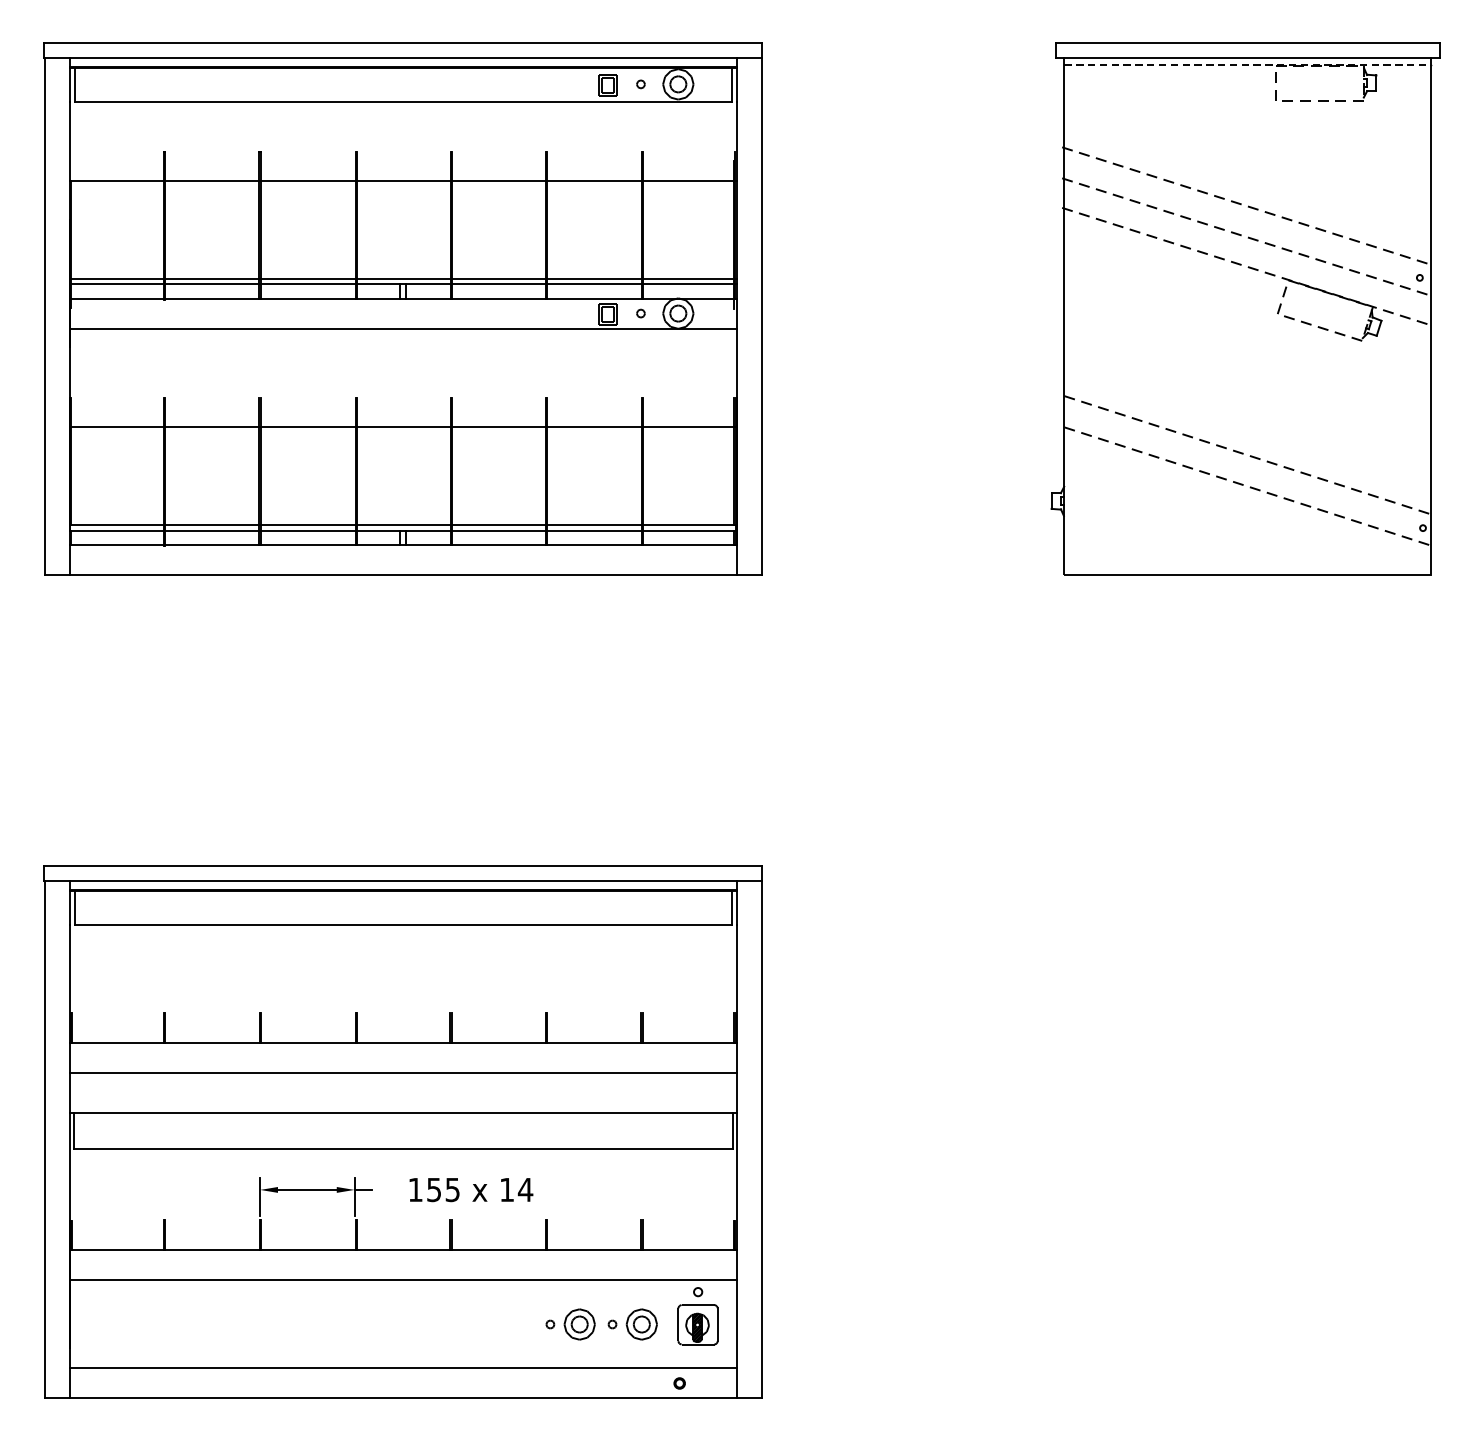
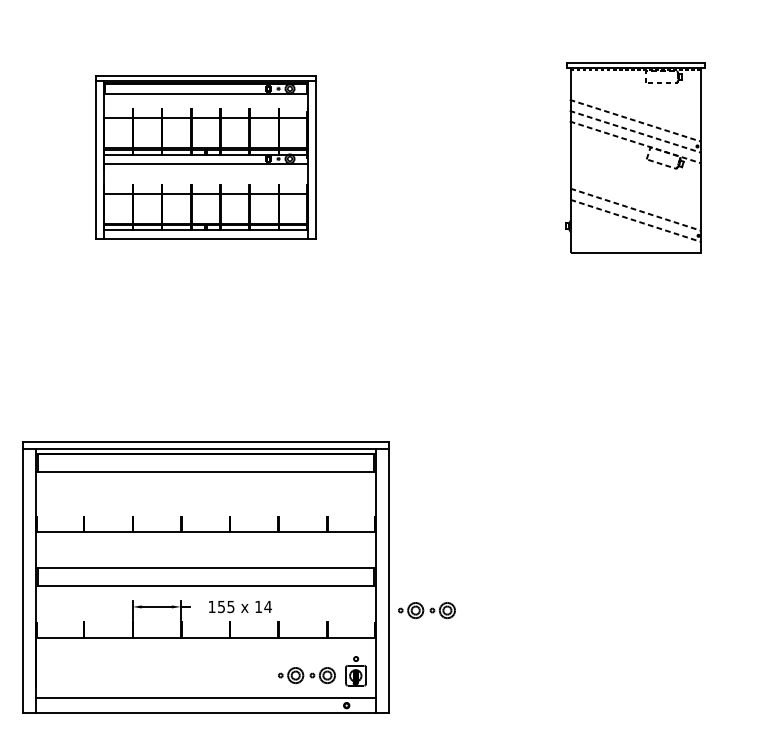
part: (402, 308) -> (205, 157), size x0.6
part: (1243, 308) -> (634, 157), size x0.7
line: (402, 1073) -> (205, 547), removed
part: (836, 1196) -> (426, 610), added
line: (402, 1279) -> (205, 652), removed

